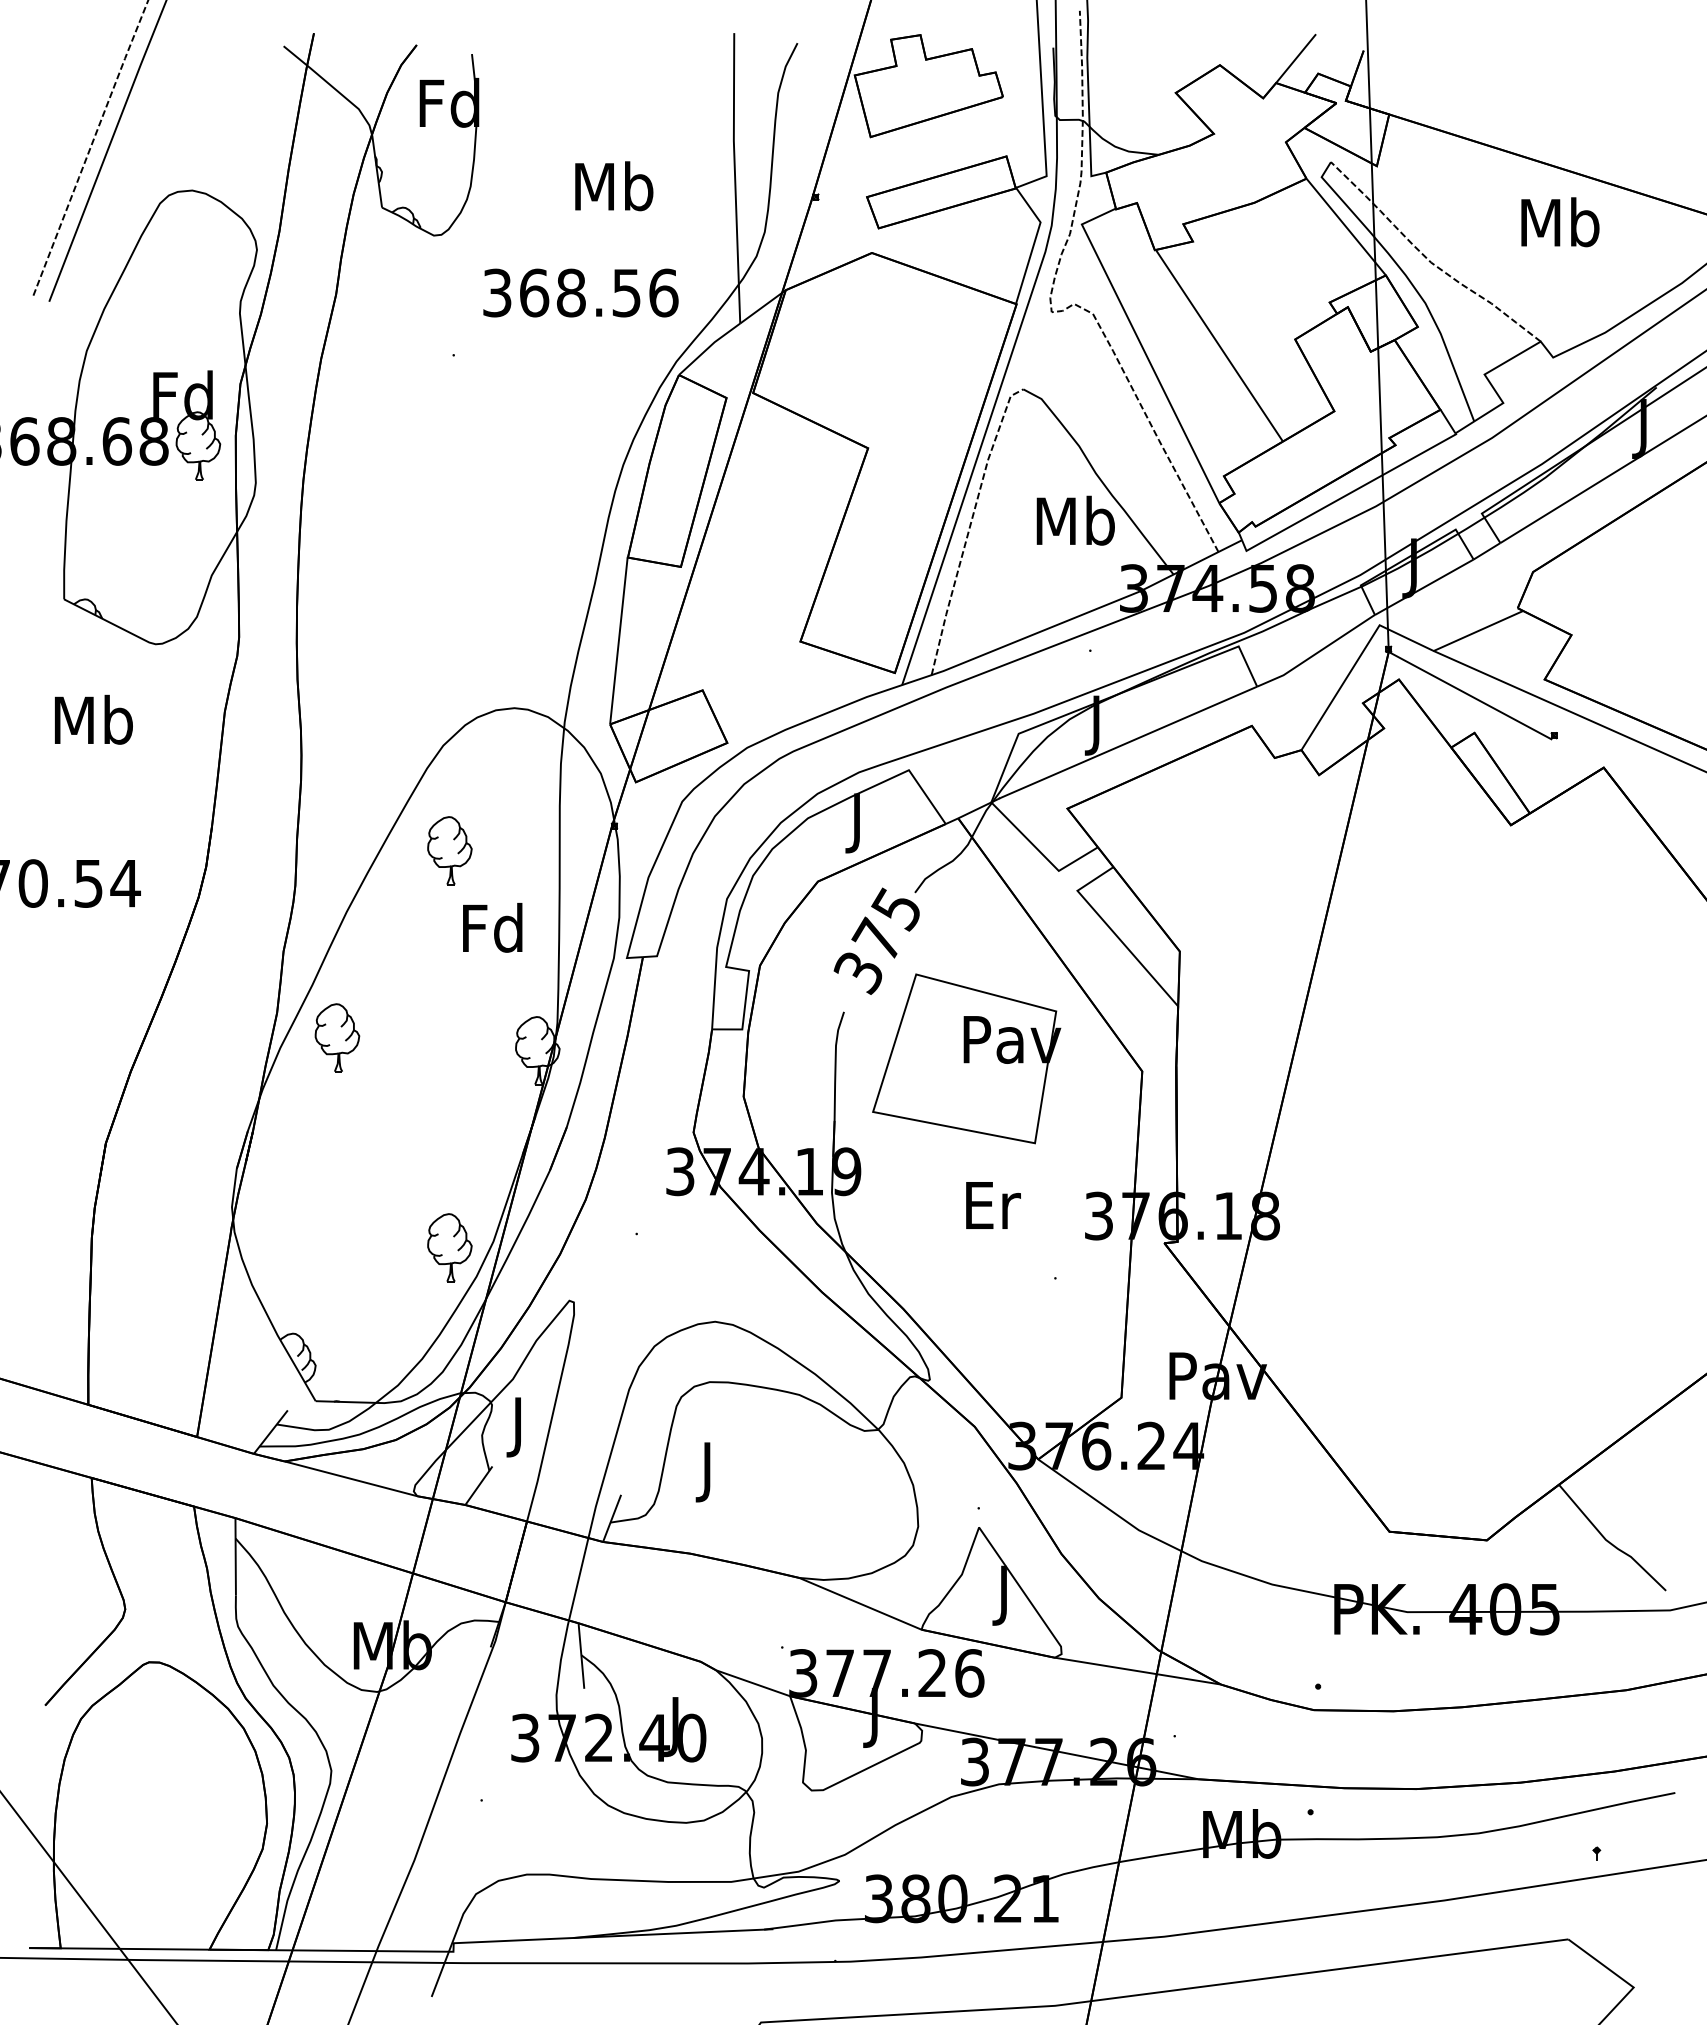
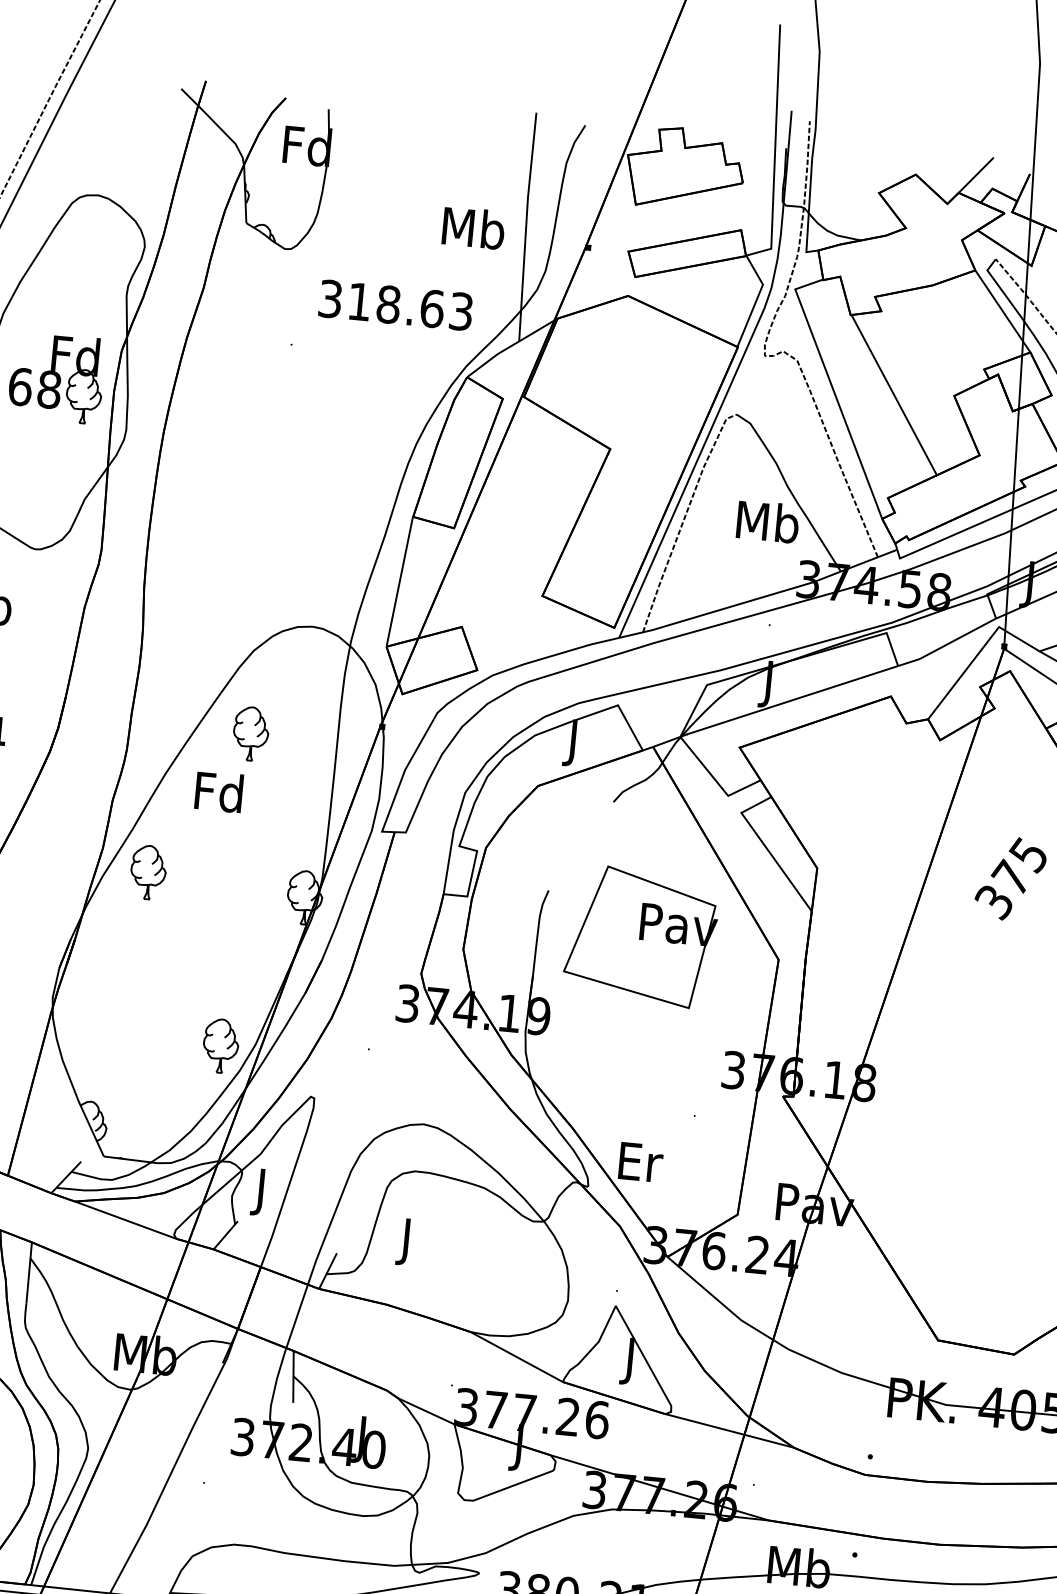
text: (614, 186) -> (473, 228), moved
text: (599, 292) -> (410, 306), 368.56 -> 318.63
text: (492, 927) -> (218, 791), moved
text: (876, 940) -> (1010, 878), moved
text: (993, 1205) -> (641, 1162), moved

